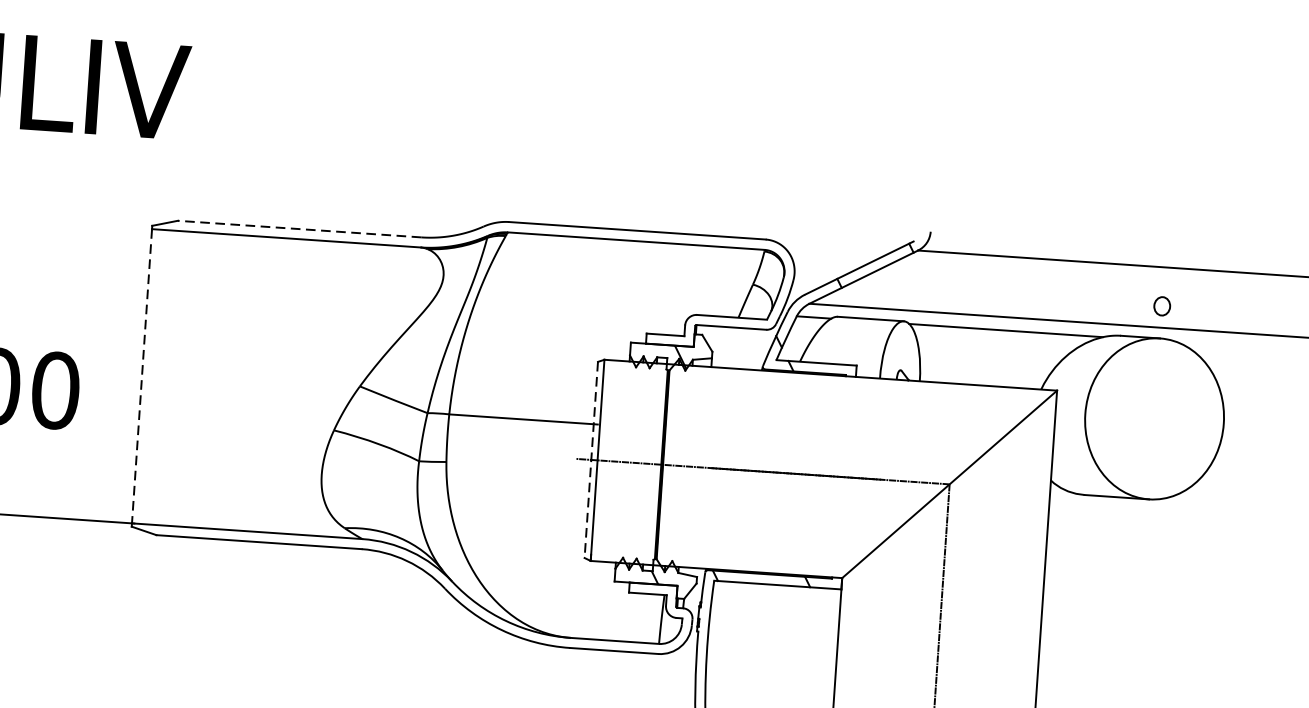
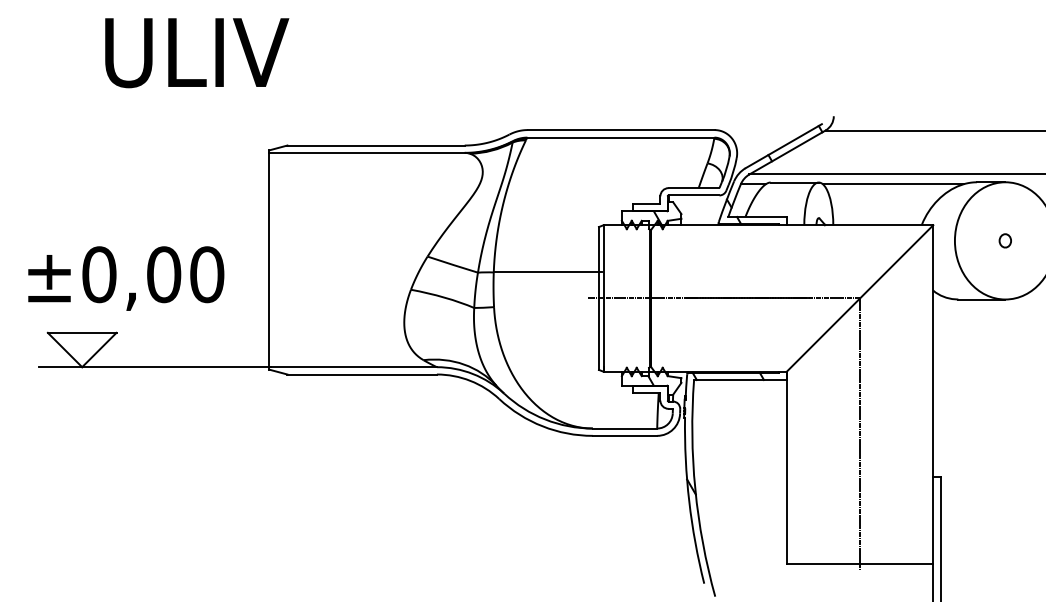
line: (300, 229) -> (376, 145), dashed -> solid
part: (1161, 305) -> (1004, 240), moved
line: (142, 376) -> (269, 260), dashed -> solid
line: (591, 460) -> (599, 298), dashed -> solid

